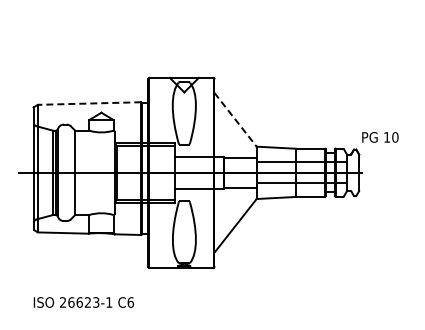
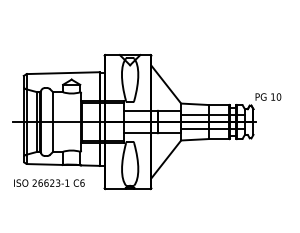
line: (89, 103) -> (63, 73), dashed -> solid
line: (235, 120) -> (166, 85), dashed -> solid
text: (83, 302) -> (49, 183), moved

